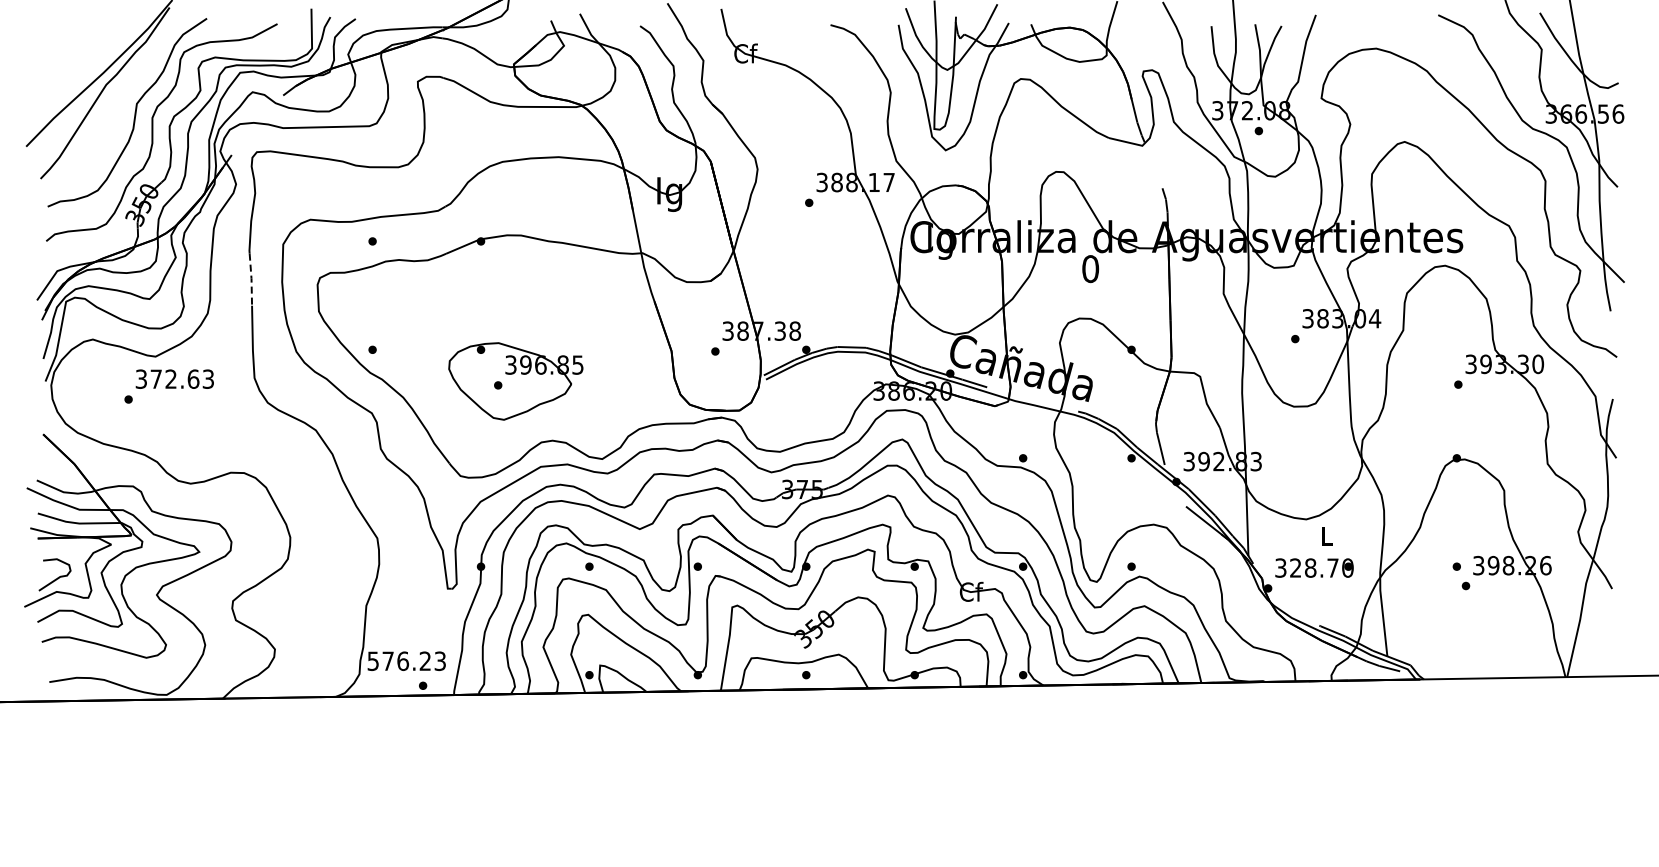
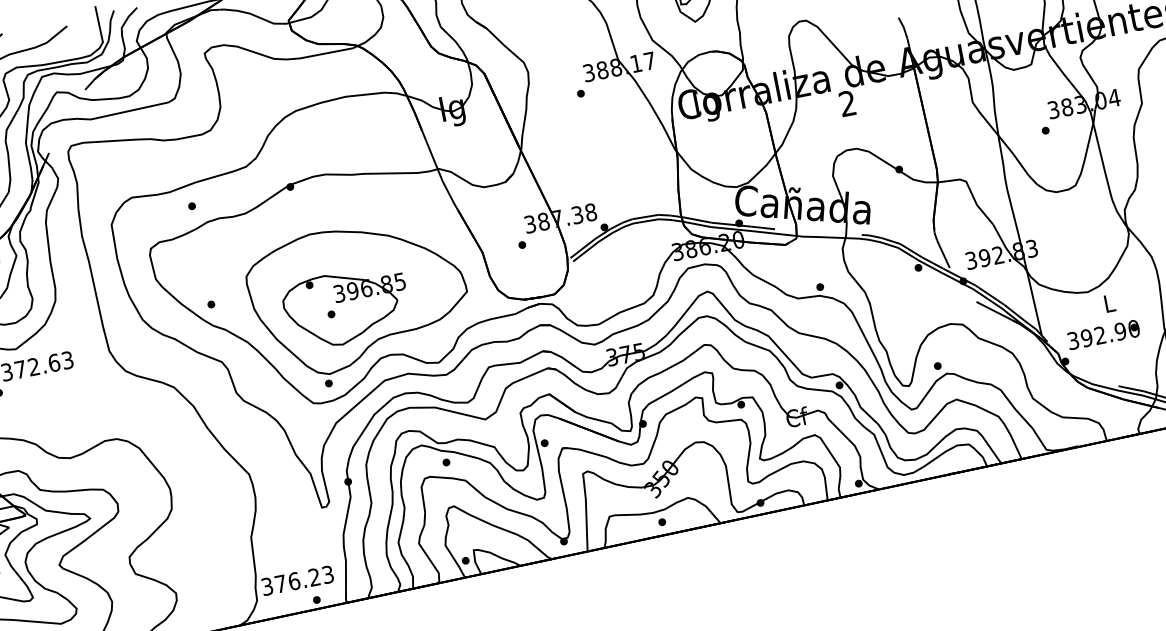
text: (1090, 269) -> (847, 104), 0 -> 2
line: (251, 279) -> (89, 262), dashed -> solid
part: (530, 378) -> (359, 302), added
text: (1314, 567) -> (1103, 334), 328.70 -> 392.90
text: (373, 660) -> (267, 585), 576.23 -> 376.23

